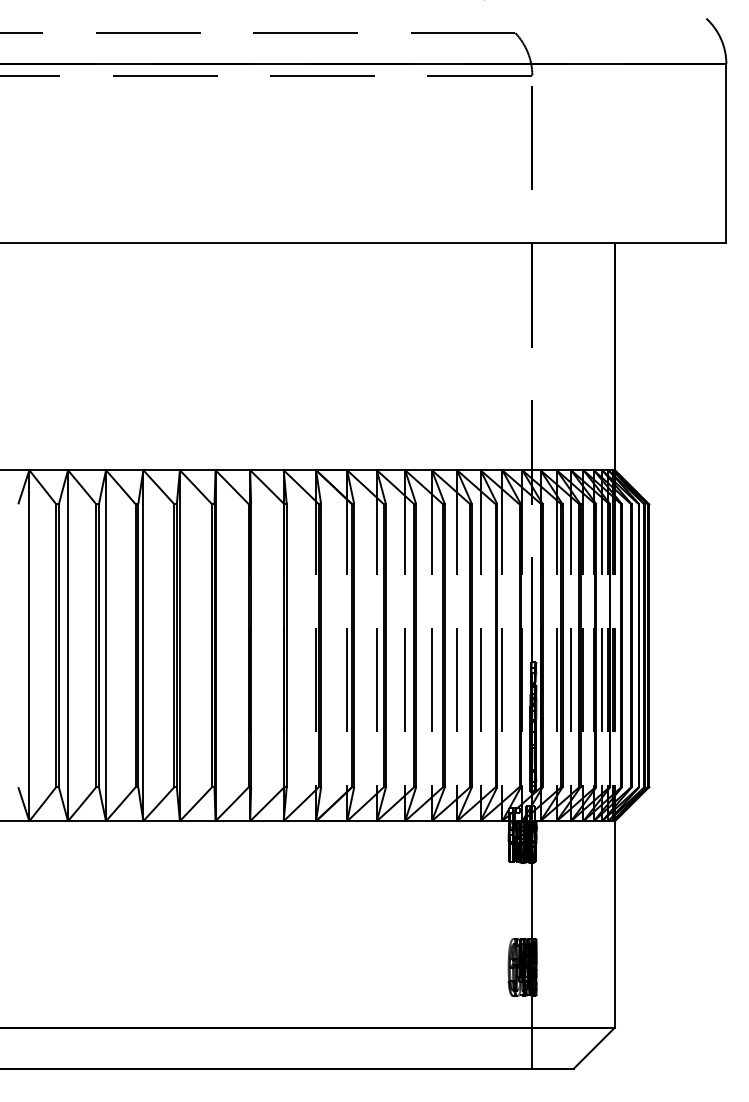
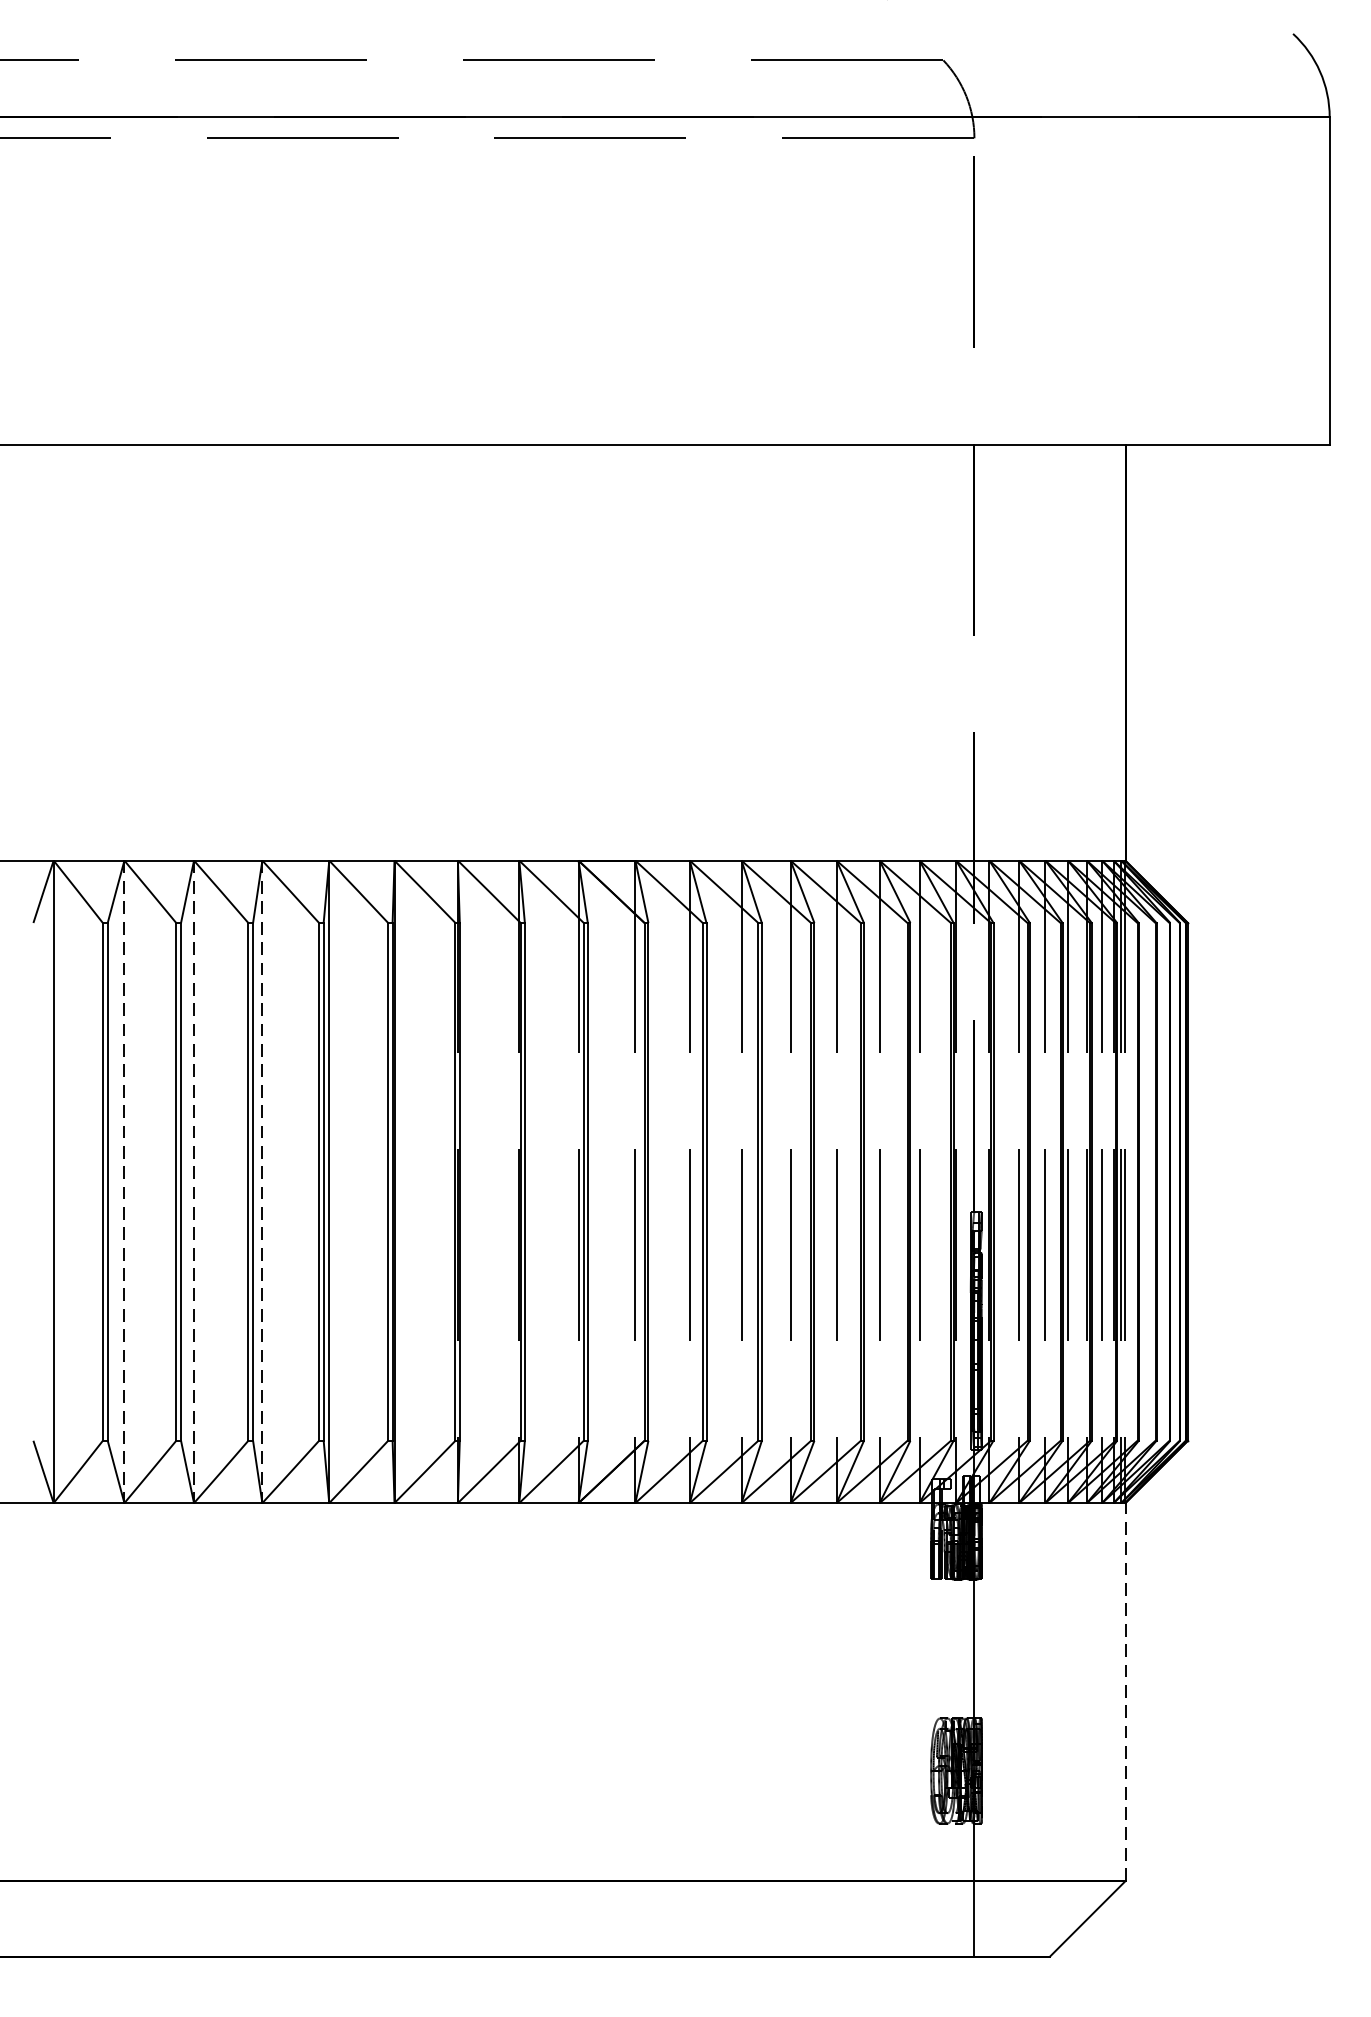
line: (68, 646) -> (125, 1183), solid -> dashed
line: (106, 646) -> (194, 1183), solid -> dashed
line: (143, 646) -> (262, 1183), solid -> dashed
line: (614, 923) -> (1124, 1690), solid -> dashed

